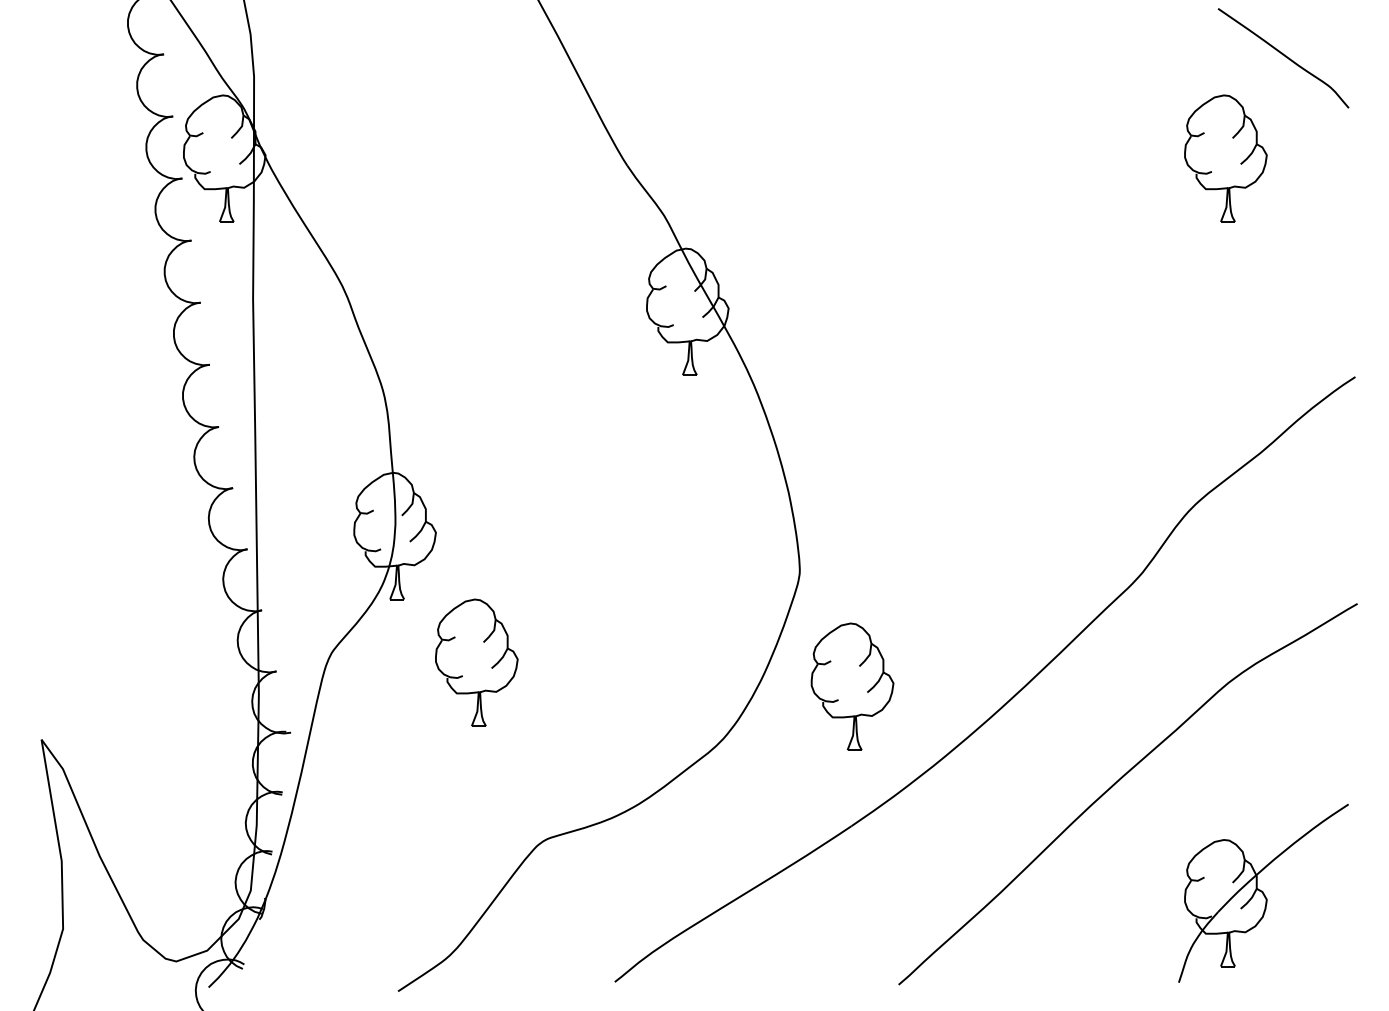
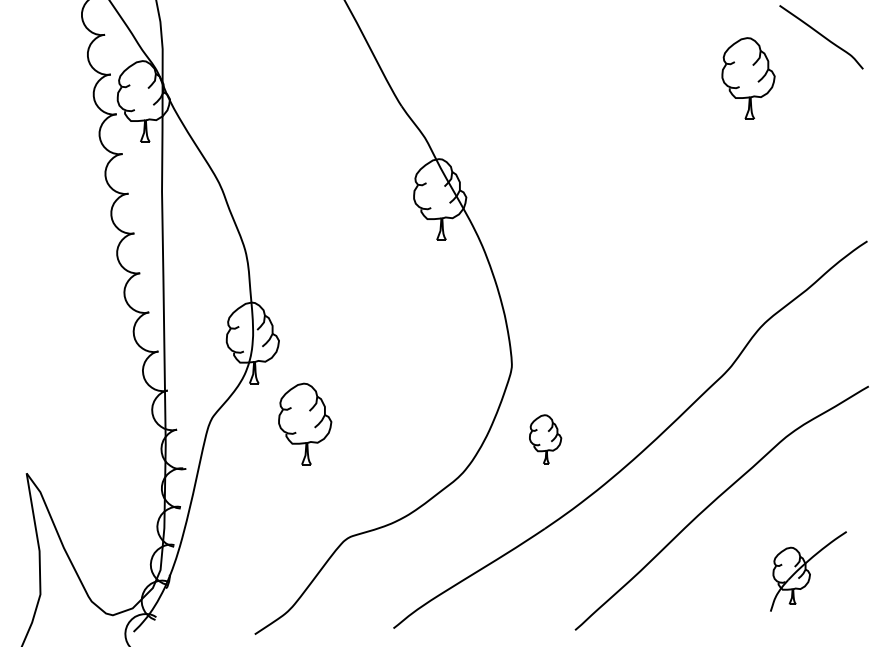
part: (1225, 158) -> (748, 78), moved
part: (852, 686) -> (545, 439), size x0.6
part: (1263, 893) -> (808, 571), size x0.7

